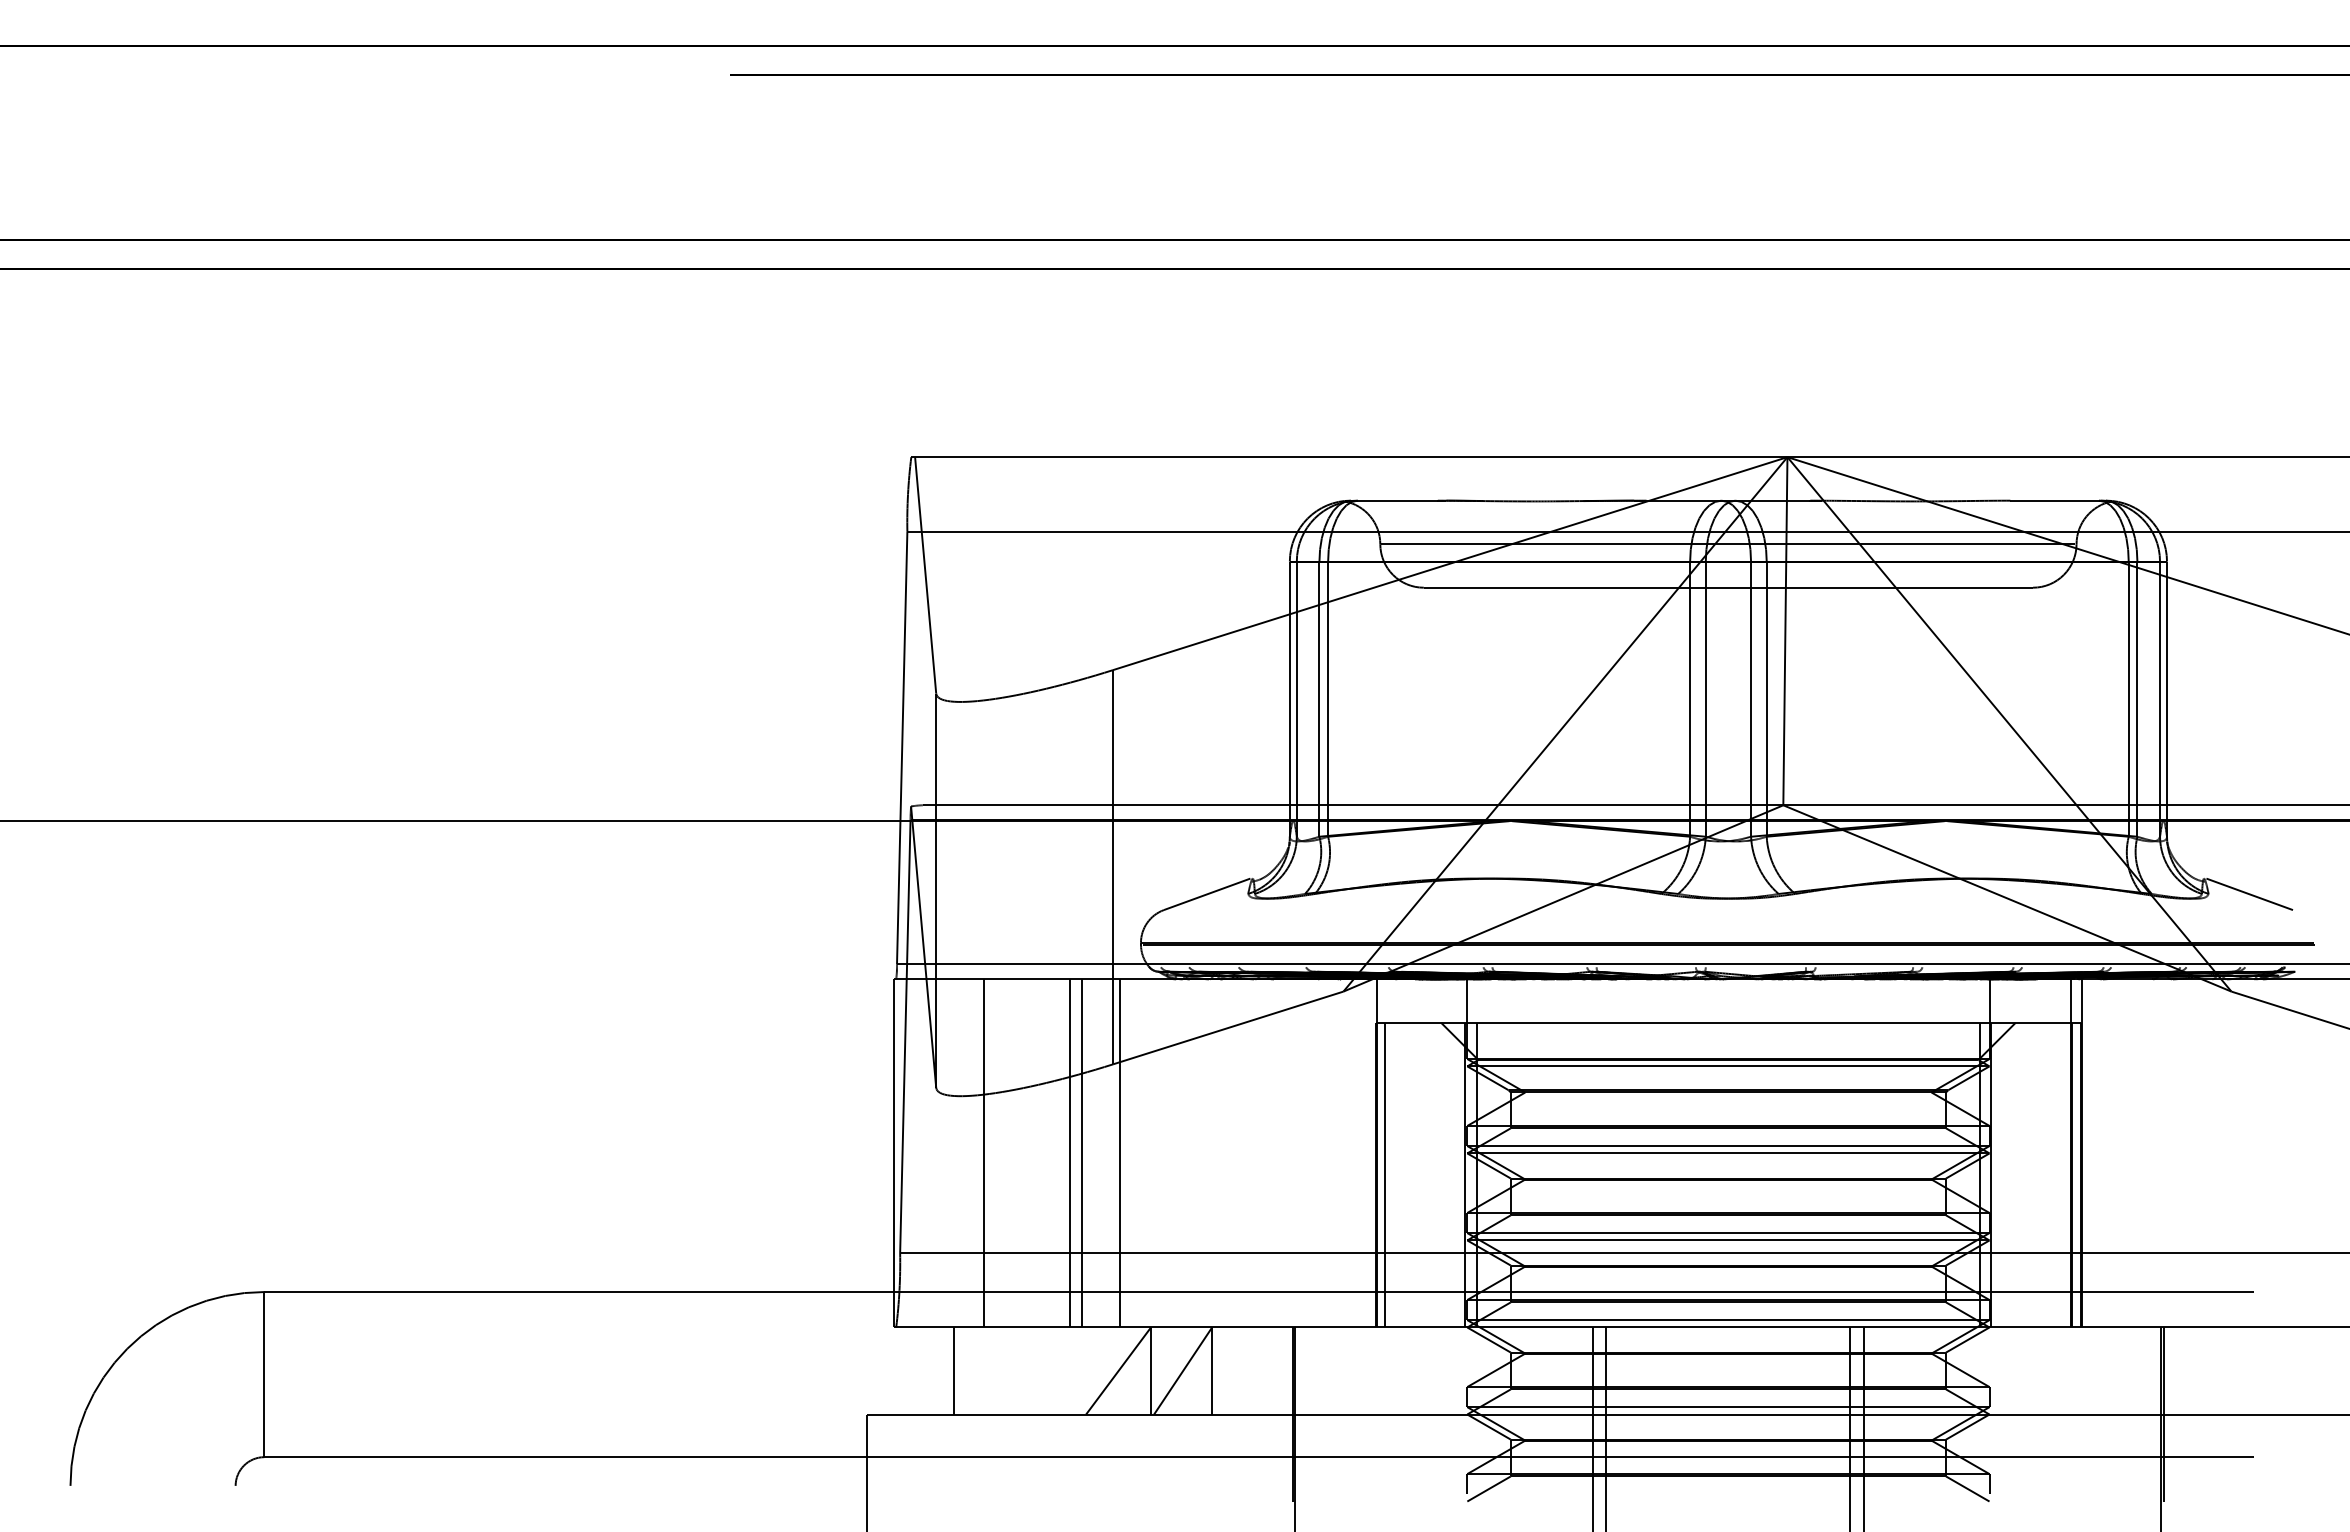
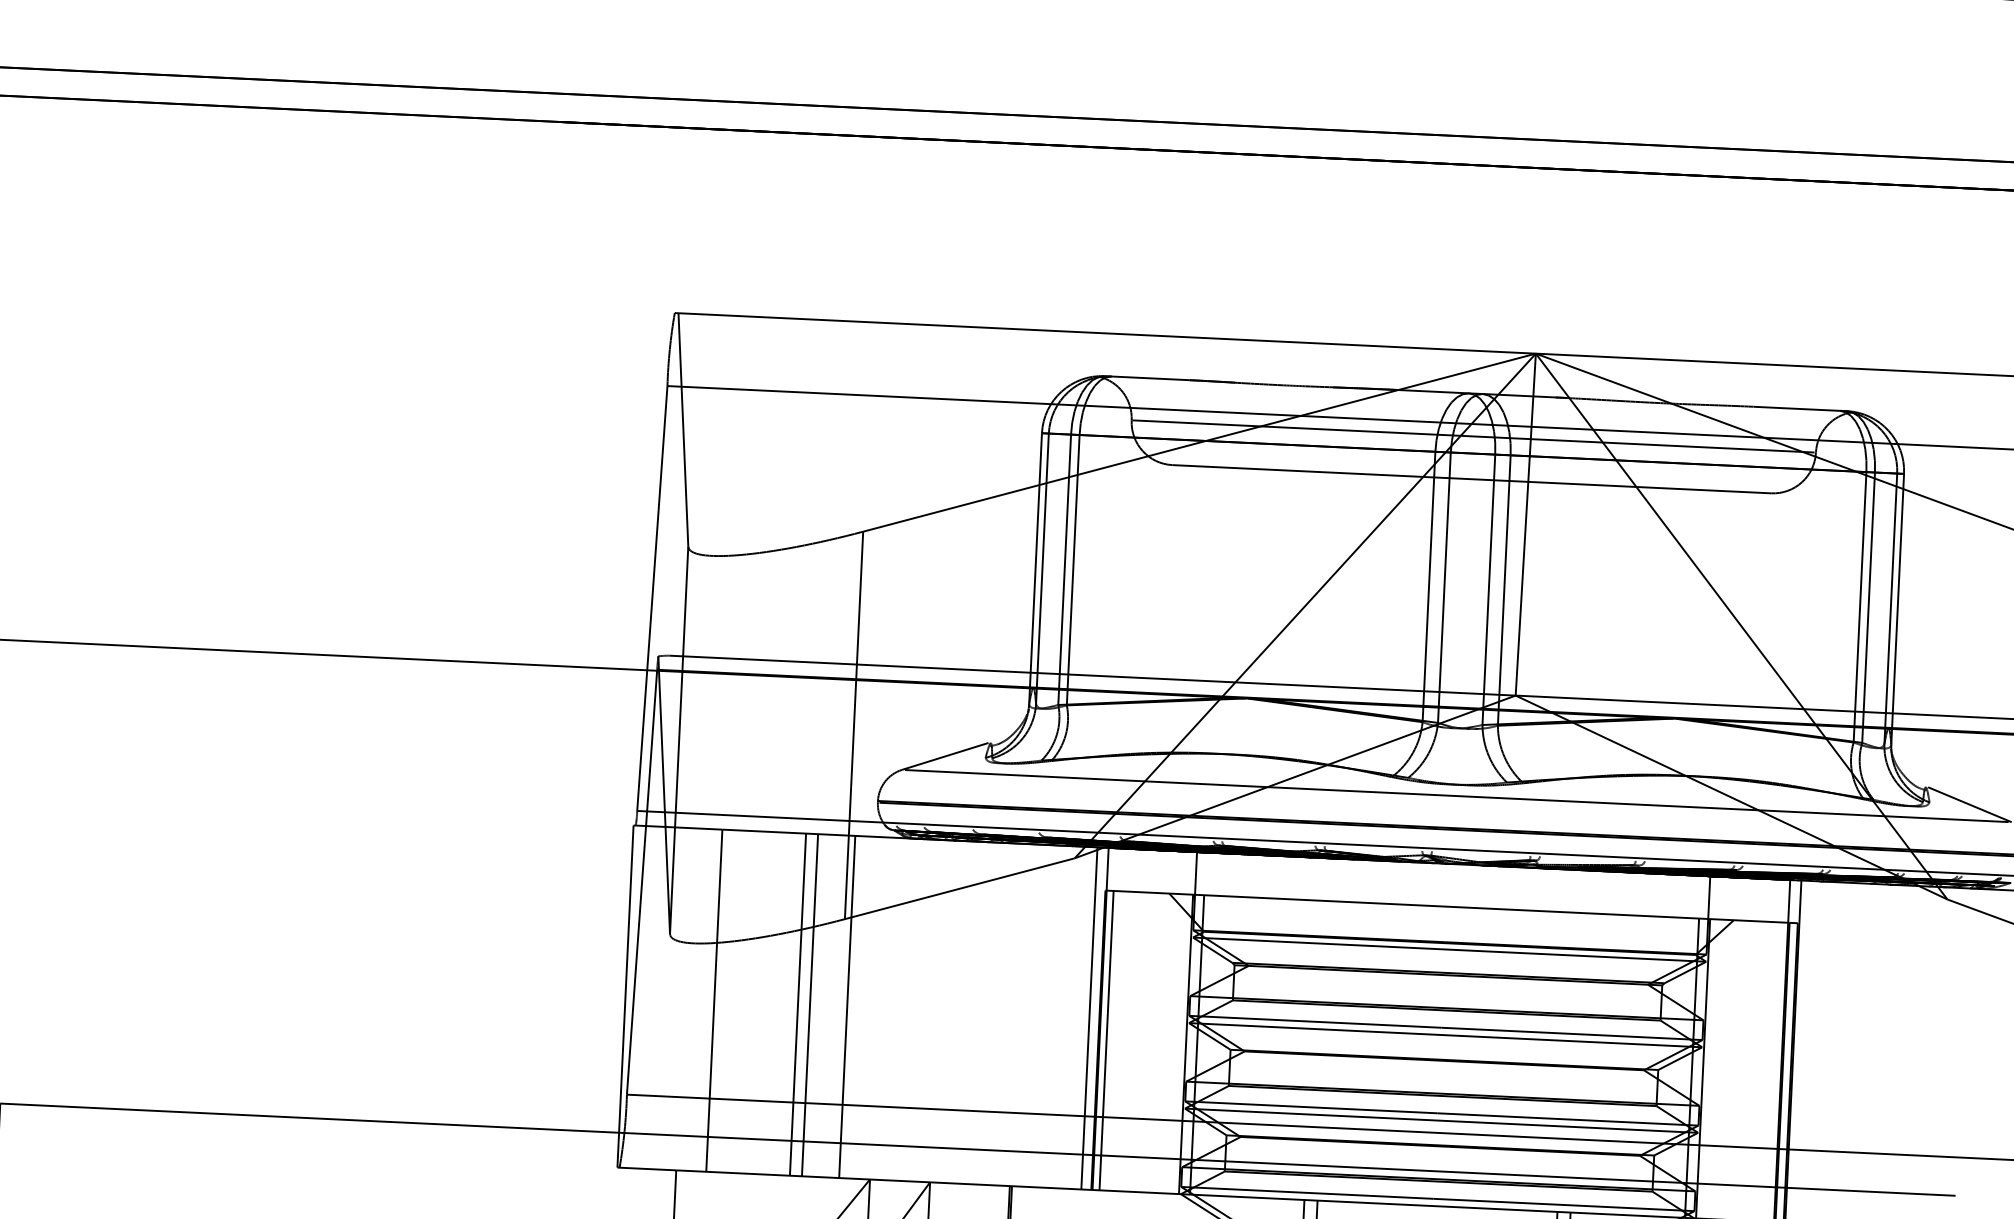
line: (1727, 910) -> (1455, 796), added
line: (1366, 1153) -> (1089, 1018), added

